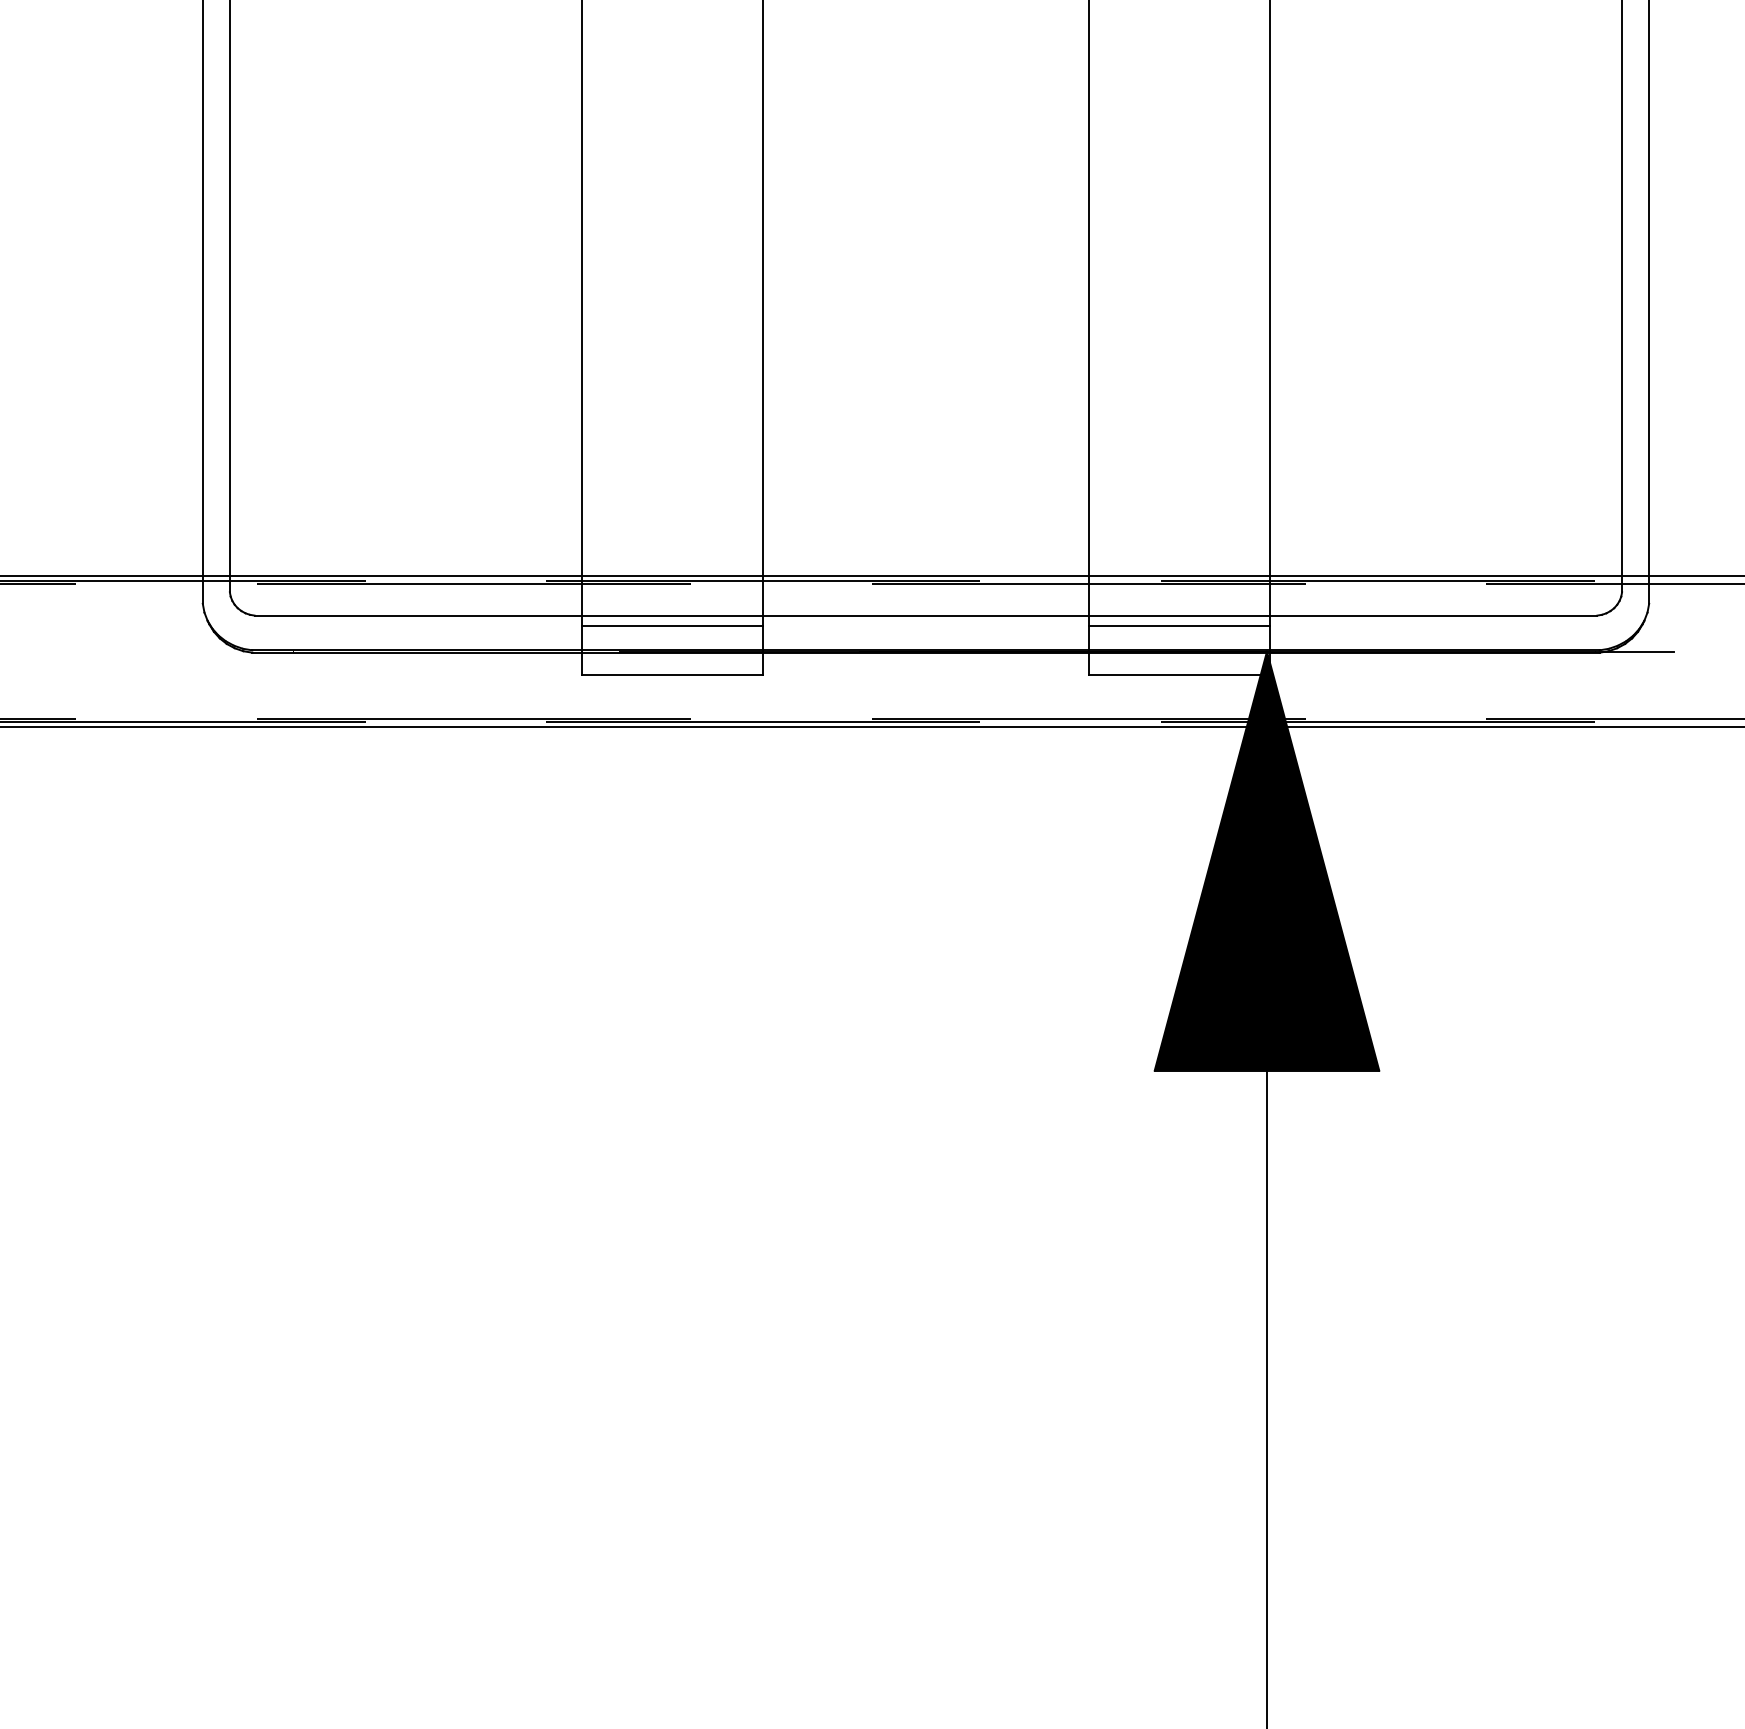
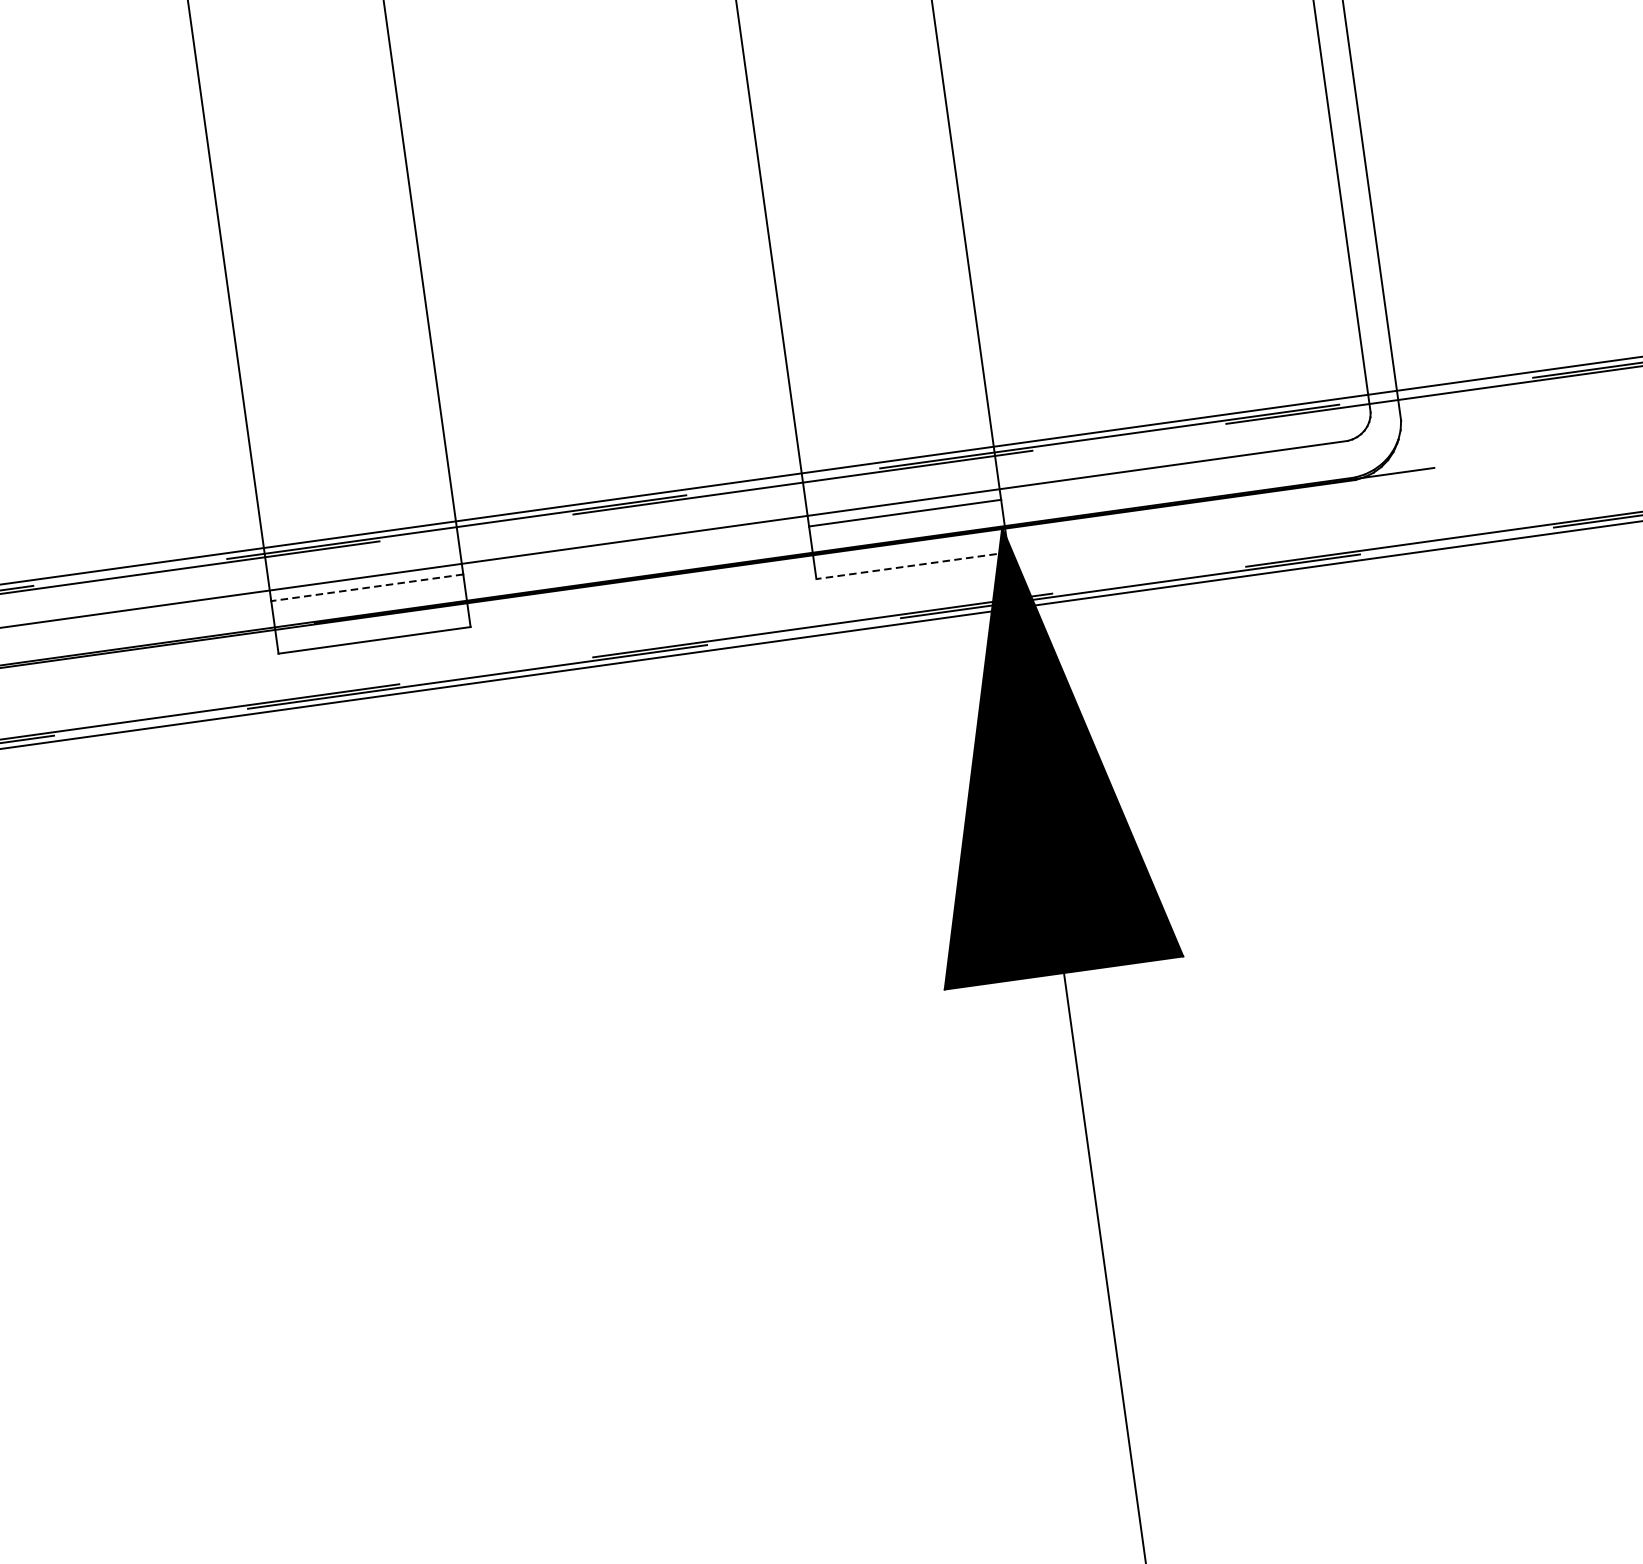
line: (672, 625) -> (366, 587), solid -> dashed
line: (1178, 675) -> (911, 566), solid -> dashed

